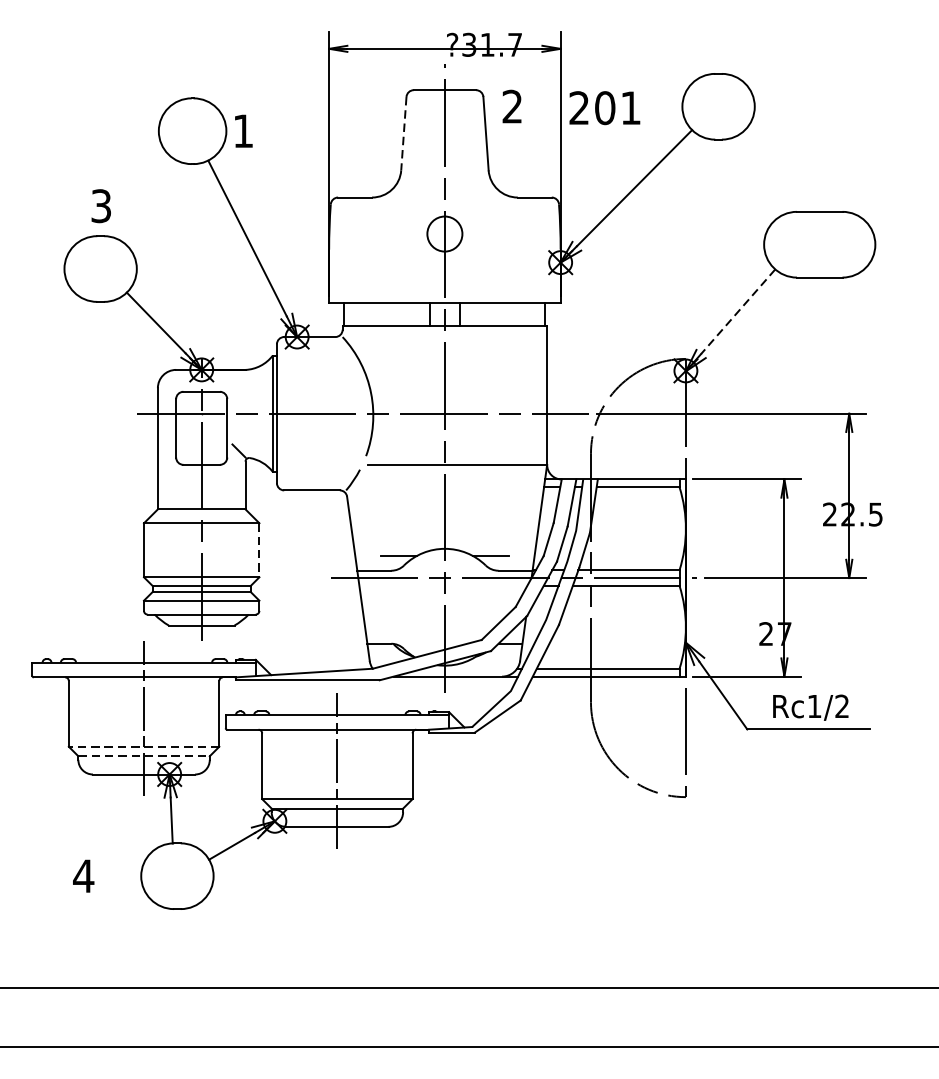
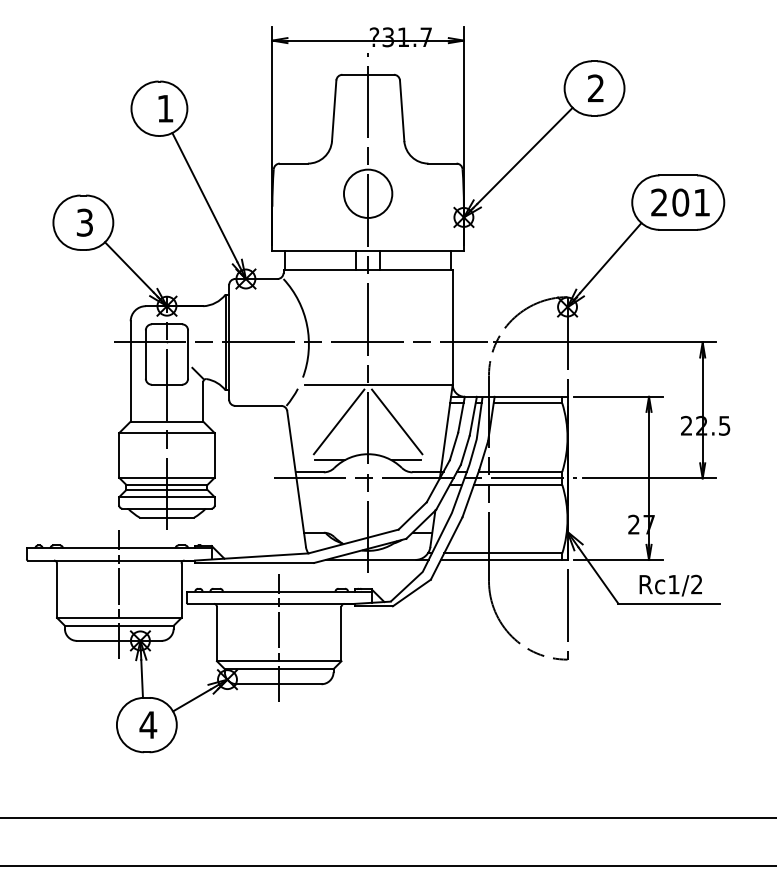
text: (511, 105) -> (595, 87), moved
text: (604, 107) -> (680, 202), moved
text: (243, 130) -> (165, 108), moved
line: (404, 134) -> (334, 111), dashed -> solid
text: (100, 205) -> (84, 222), moved
circle: (444, 233) -> (367, 193), size x1.67
line: (737, 312) -> (610, 258), dashed -> solid
line: (409, 509) -> (338, 421), added
line: (480, 509) -> (397, 421), added
line: (259, 550) -> (214, 455), dashed -> solid
line: (143, 746) -> (118, 617), dashed -> solid
line: (144, 755) -> (119, 625), dashed -> solid
text: (83, 875) -> (148, 724), moved

